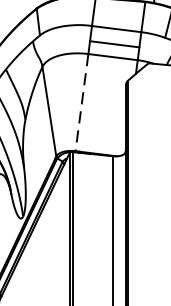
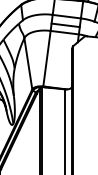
line: (81, 104) -> (46, 59), dashed -> solid

